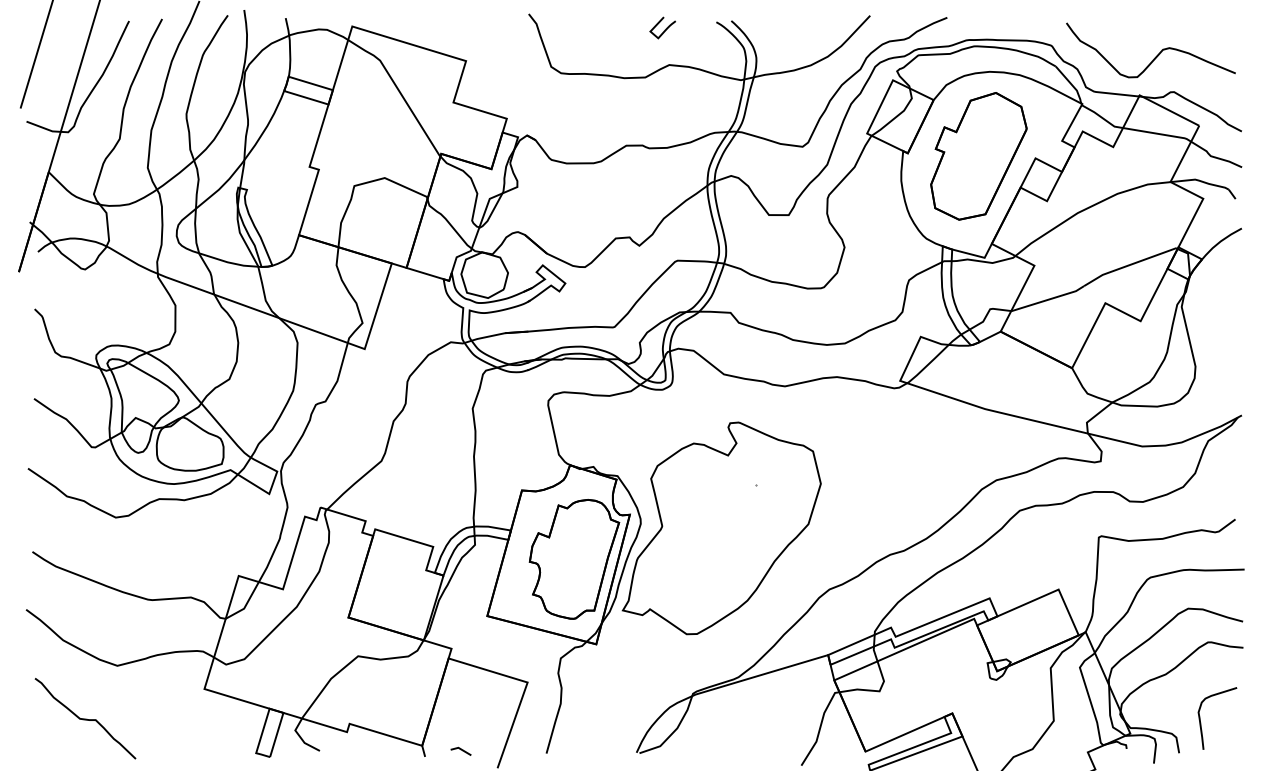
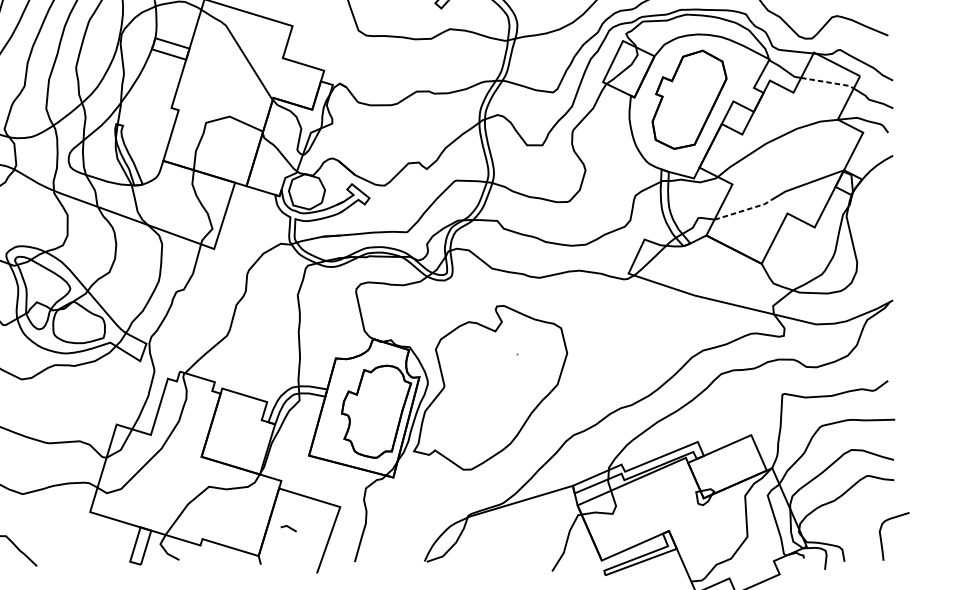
line: (1159, 134) -> (829, 82), solid -> dashed
line: (1048, 299) -> (743, 210), solid -> dashed
curve: (1201, 722) -> (881, 539), moved
line: (460, 750) -> (288, 527), moved

